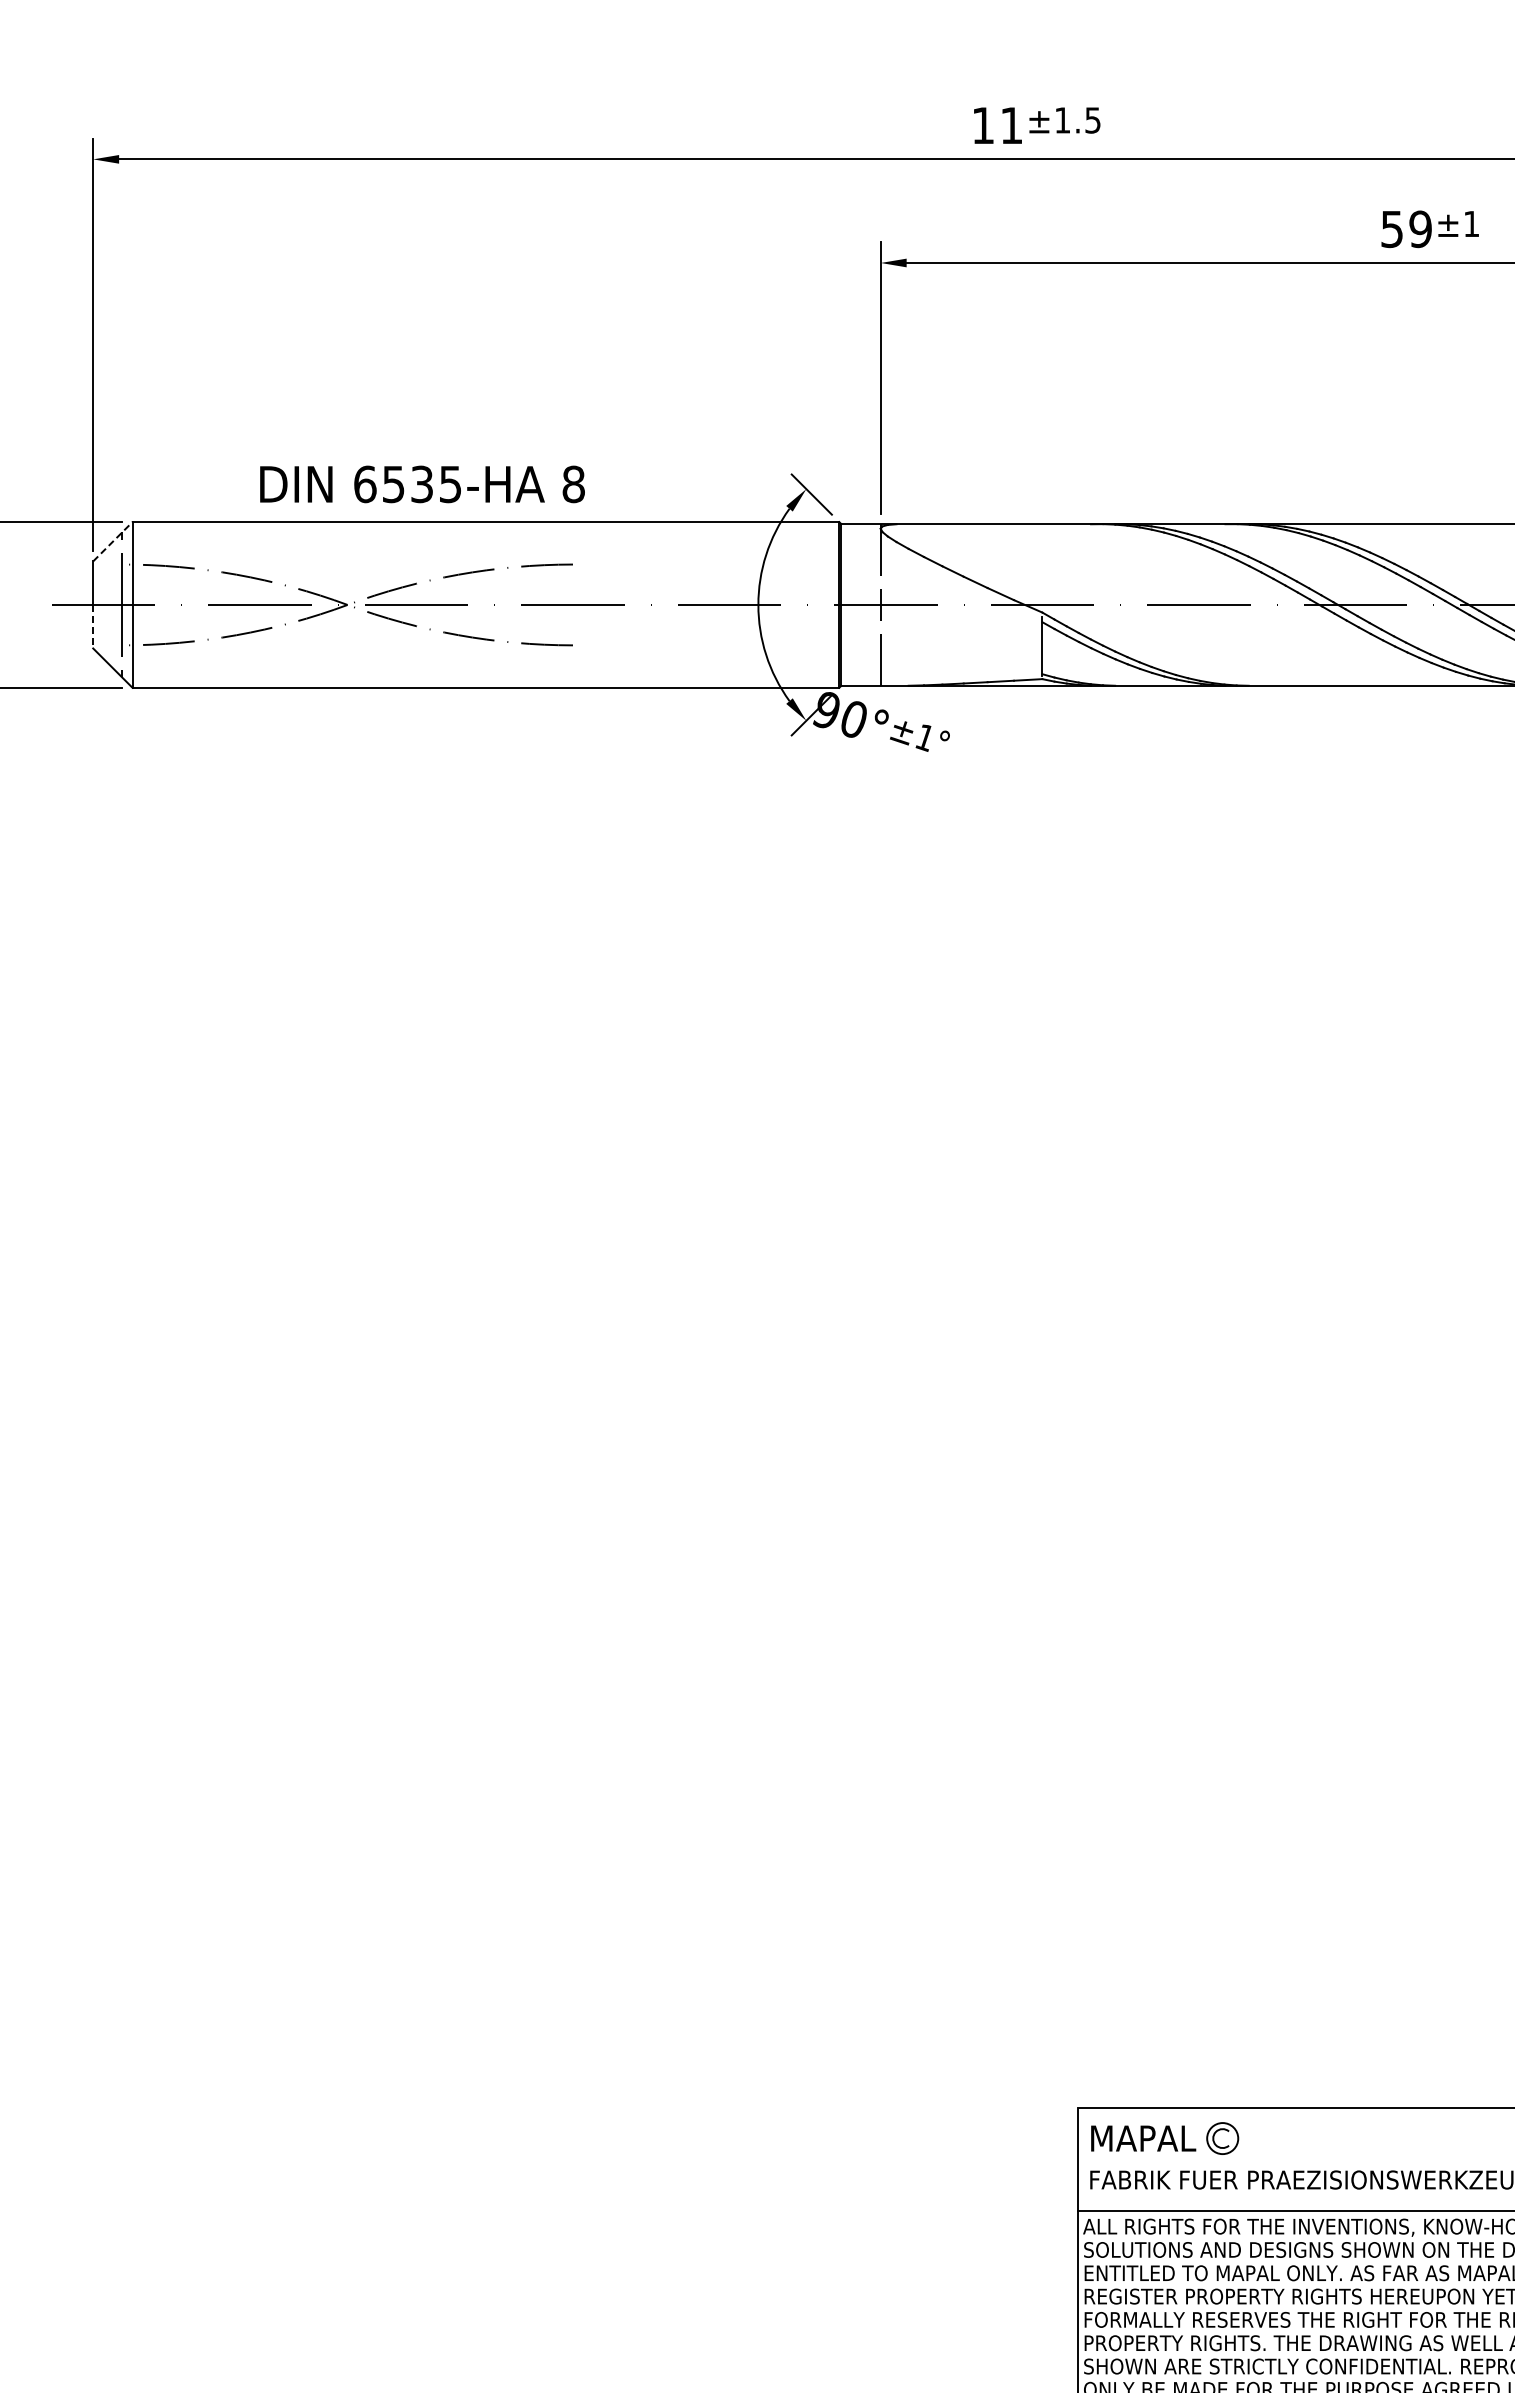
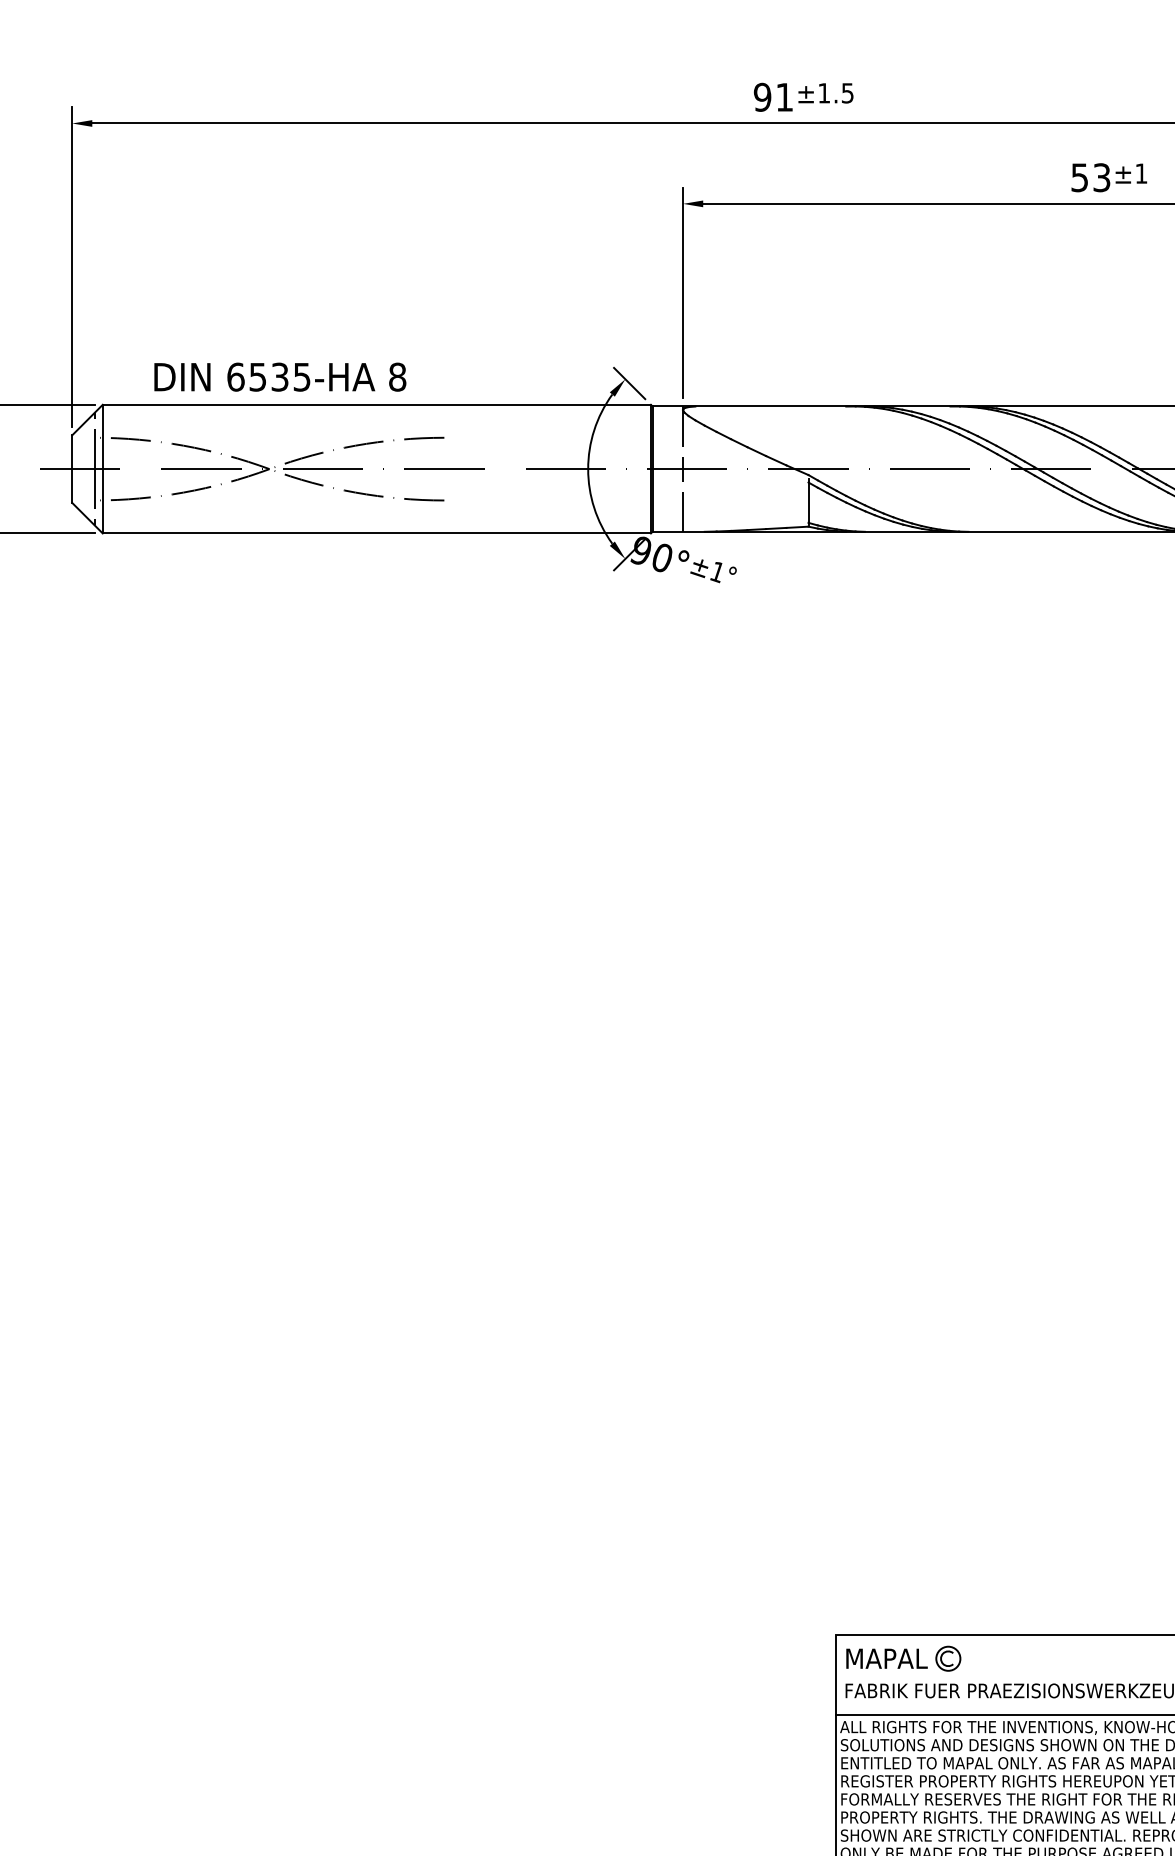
text: (983, 125) -> (762, 97), 11 -> 91
text: (1420, 228) -> (1101, 177), 59 -> 53
text: (422, 484) -> (280, 377), moved
line: (112, 541) -> (87, 419), dashed -> solid
line: (93, 626) -> (72, 485), dashed -> solid

